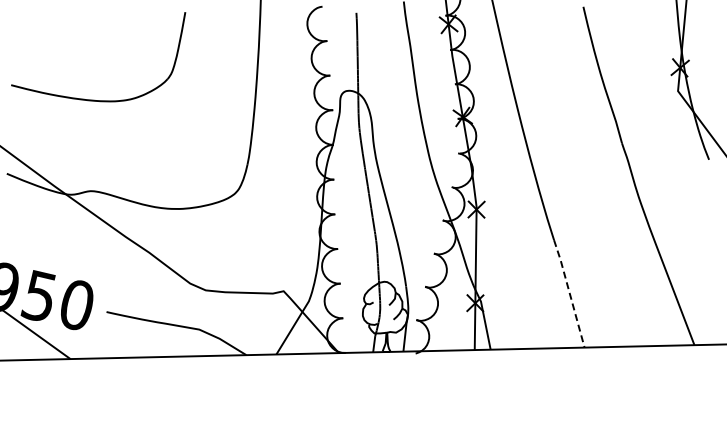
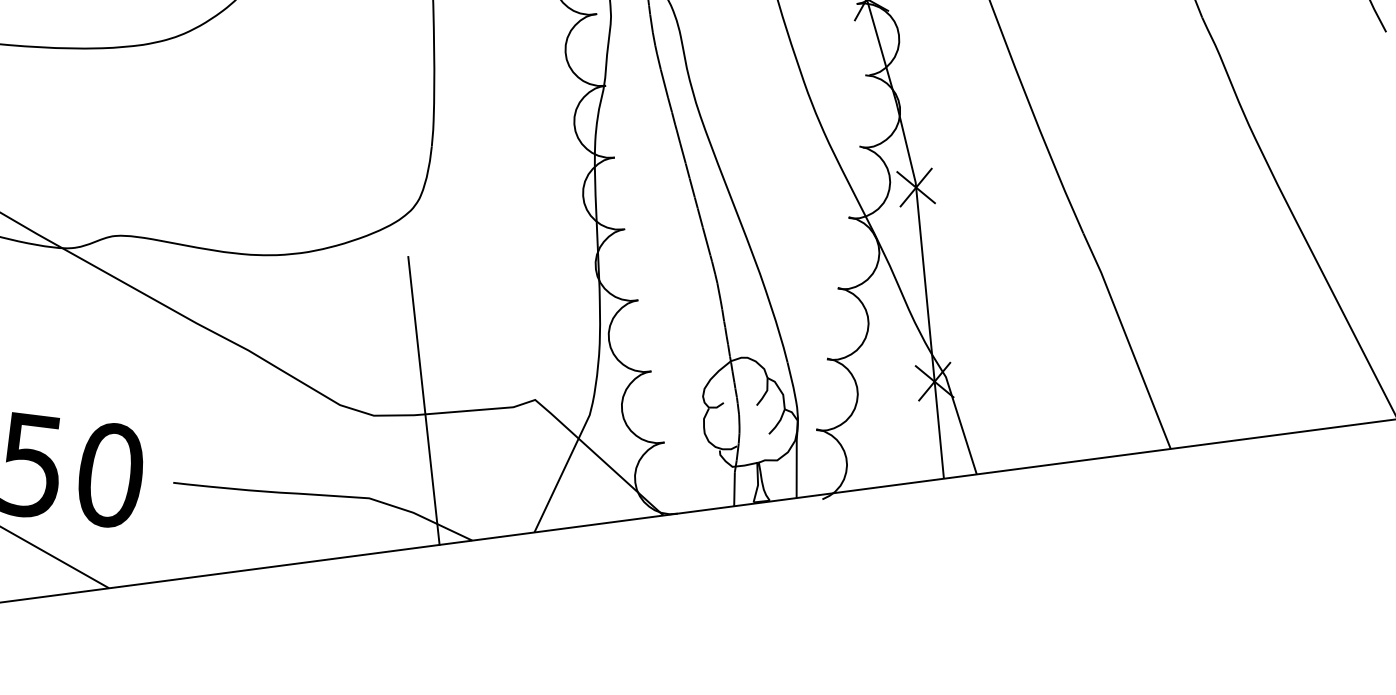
line: (230, 285) -> (423, 400), added
line: (569, 293) -> (1127, 340), dashed -> solid

